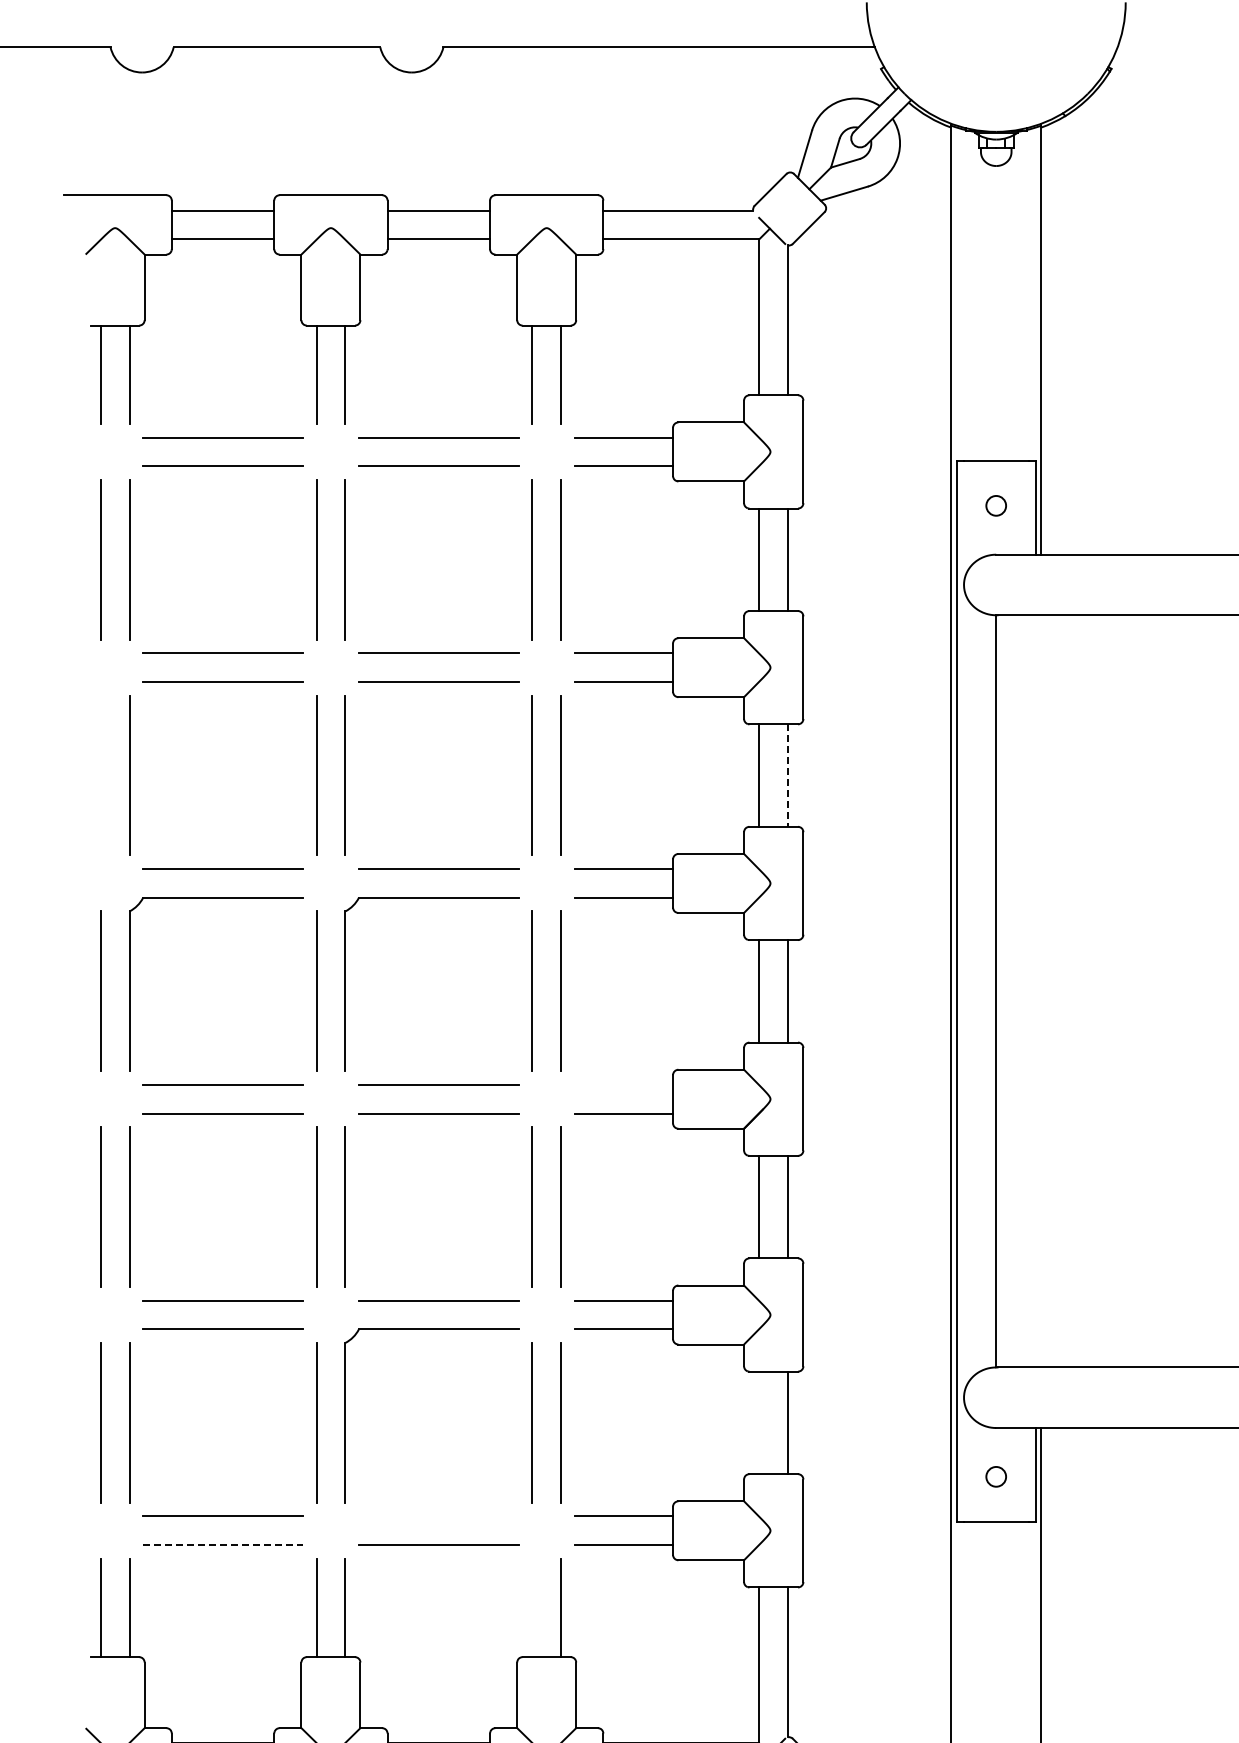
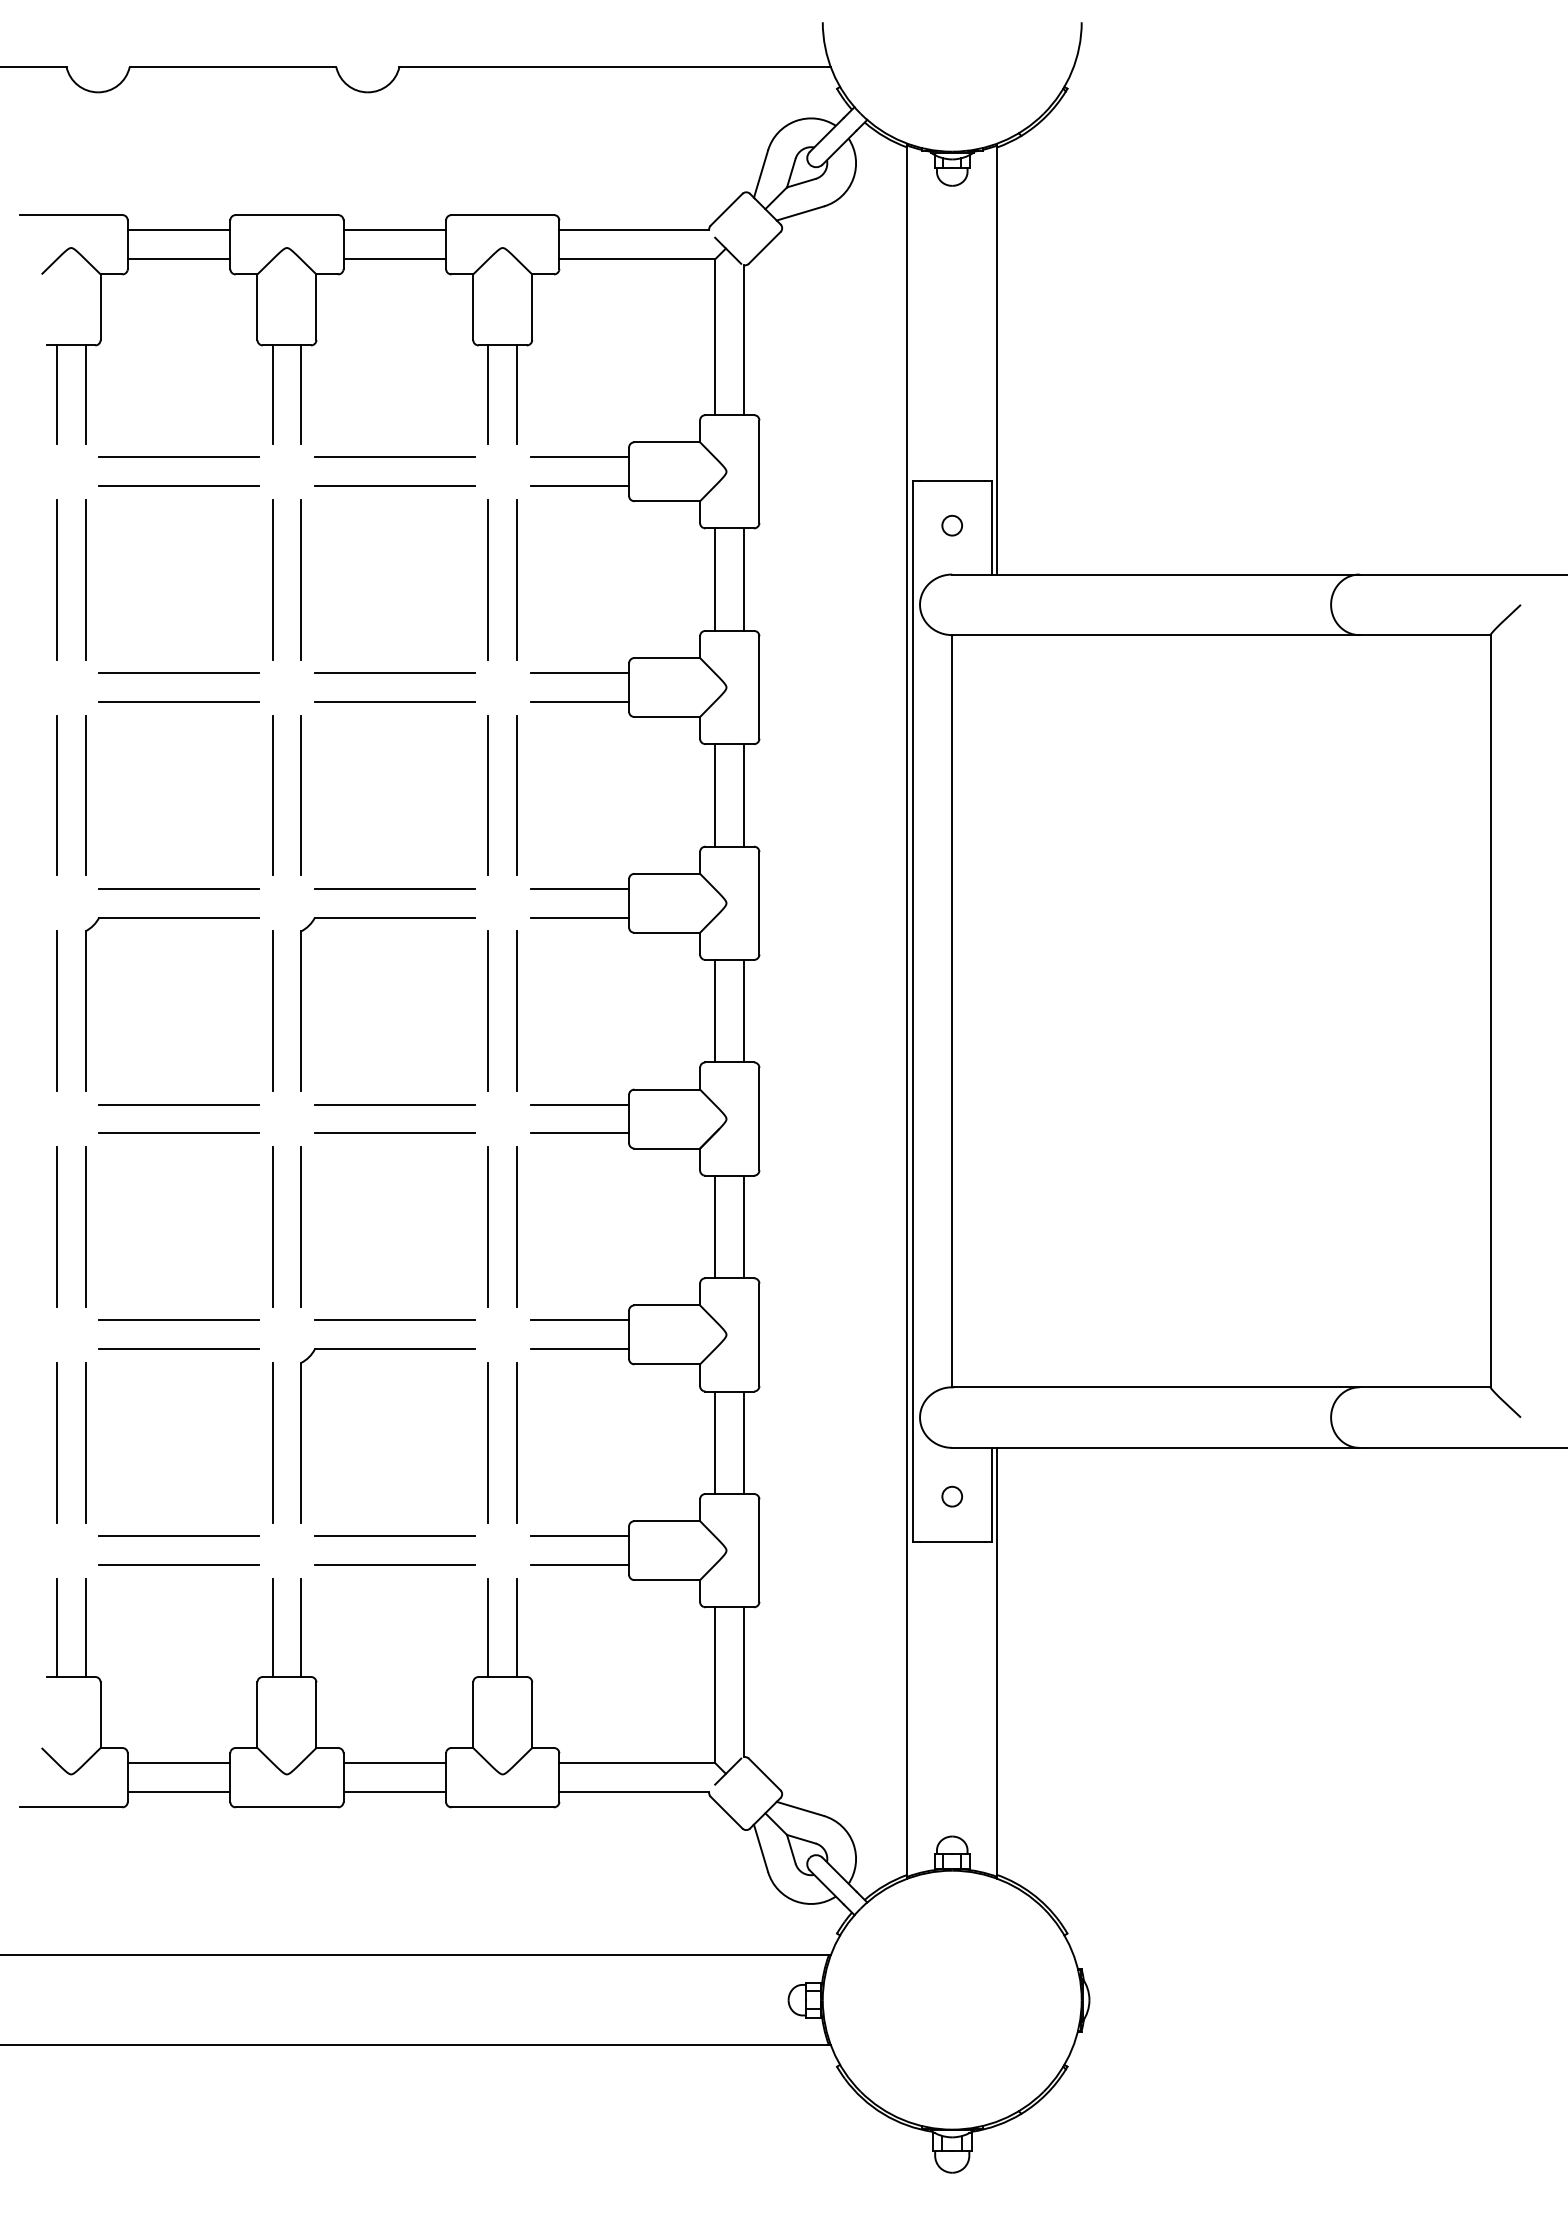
line: (100, 775) -> (56, 795), added
line: (788, 775) -> (744, 795), dashed -> solid
line: (623, 1084) -> (579, 1104), added
line: (759, 1422) -> (715, 1442), added
line: (438, 1516) -> (394, 1536), added
line: (223, 1545) -> (179, 1565), dashed -> solid
line: (532, 1607) -> (488, 1627), added

